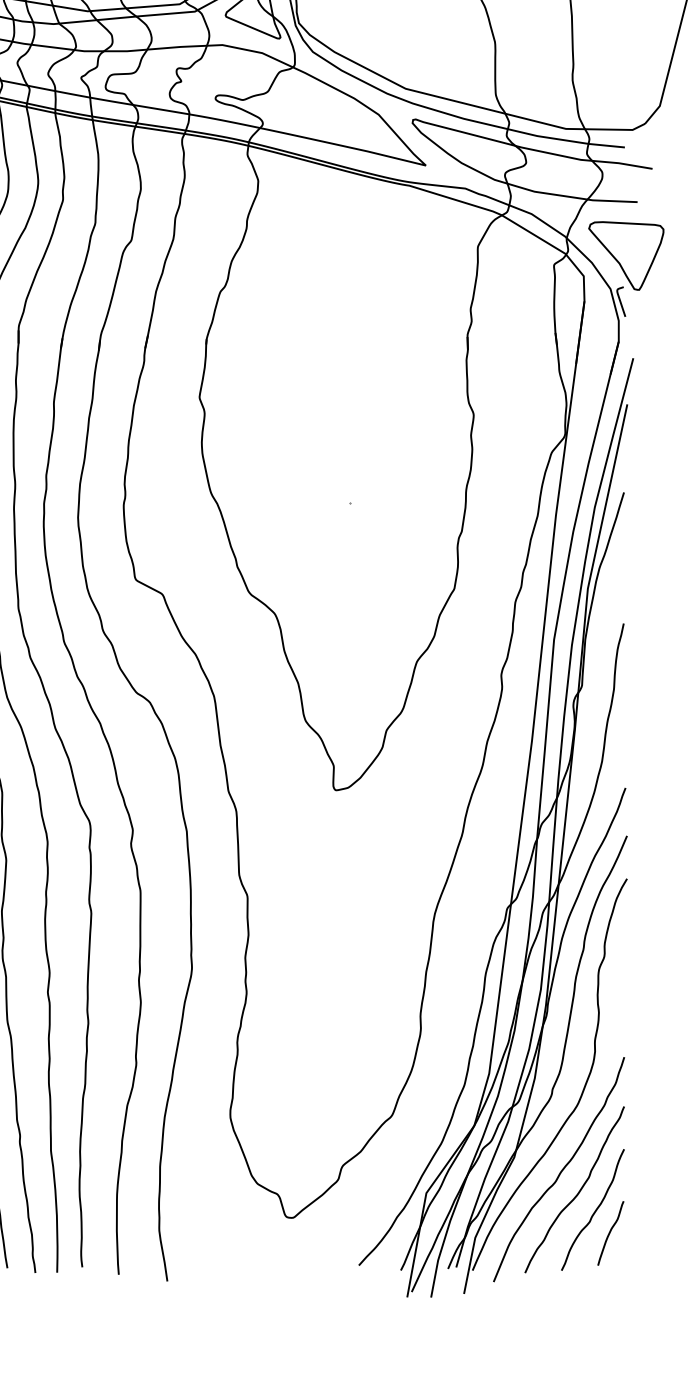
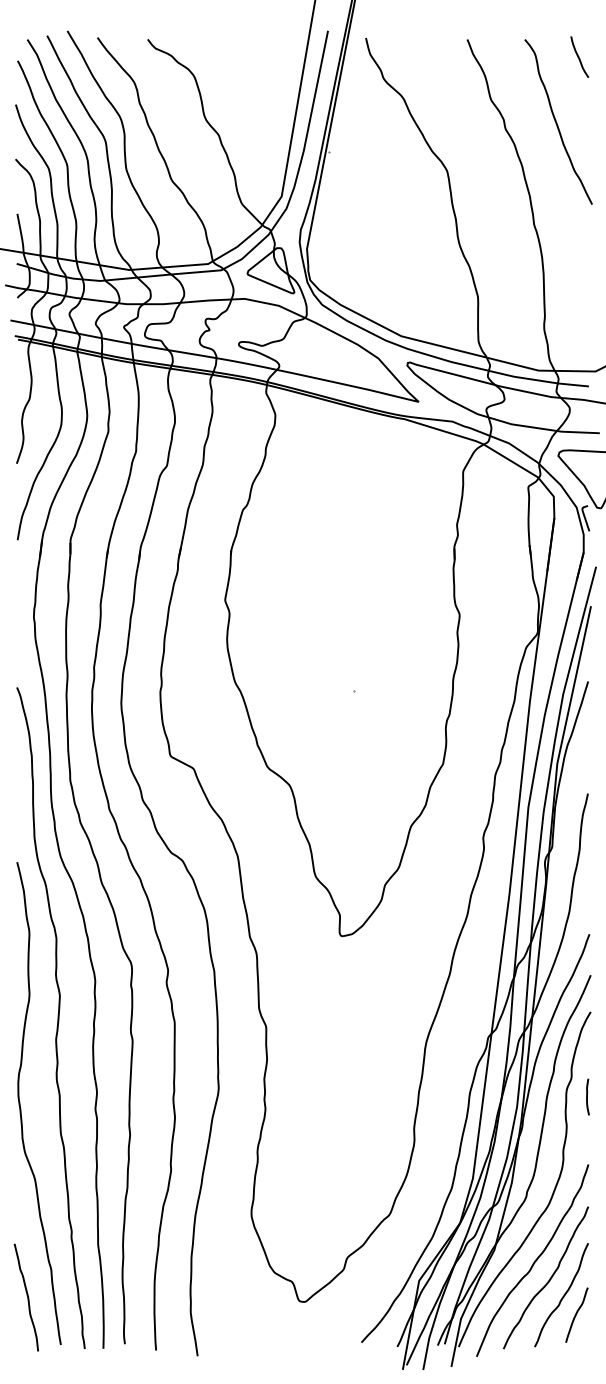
curve: (623, 977) -> (587, 1096), added

